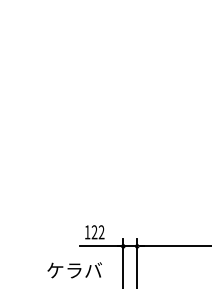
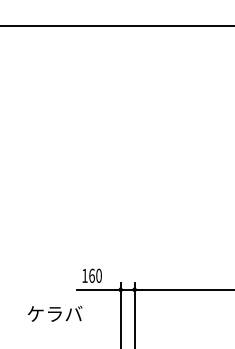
text: (98, 232) -> (95, 275), 122 -> 160
text: (74, 270) -> (54, 313), moved

